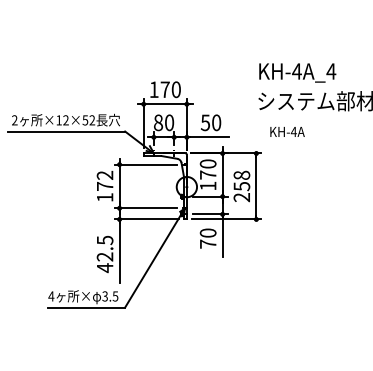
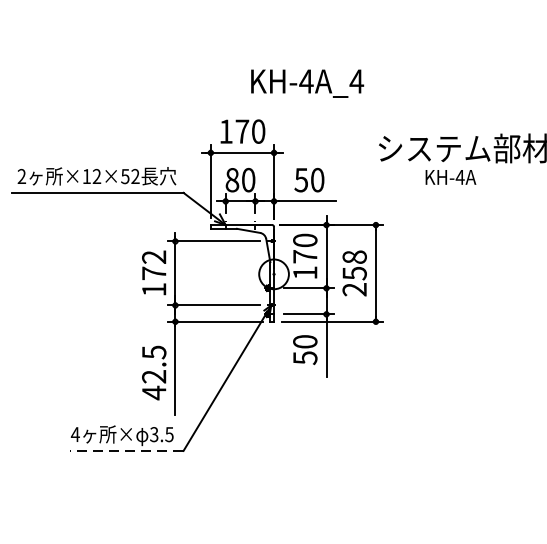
text: (297, 72) -> (307, 82), moved
text: (287, 131) -> (450, 176), moved
text: (208, 243) -> (305, 357), 70 -> 50
line: (86, 307) -> (126, 450), solid -> dashed

